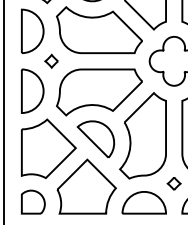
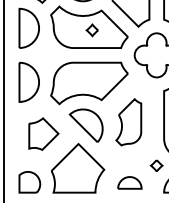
part: (50, 61) -> (91, 30), moved
part: (142, 134) -> (128, 121), size x0.6
part: (48, 148) -> (43, 133), size x0.6
part: (143, 202) -> (129, 182), size x0.6

